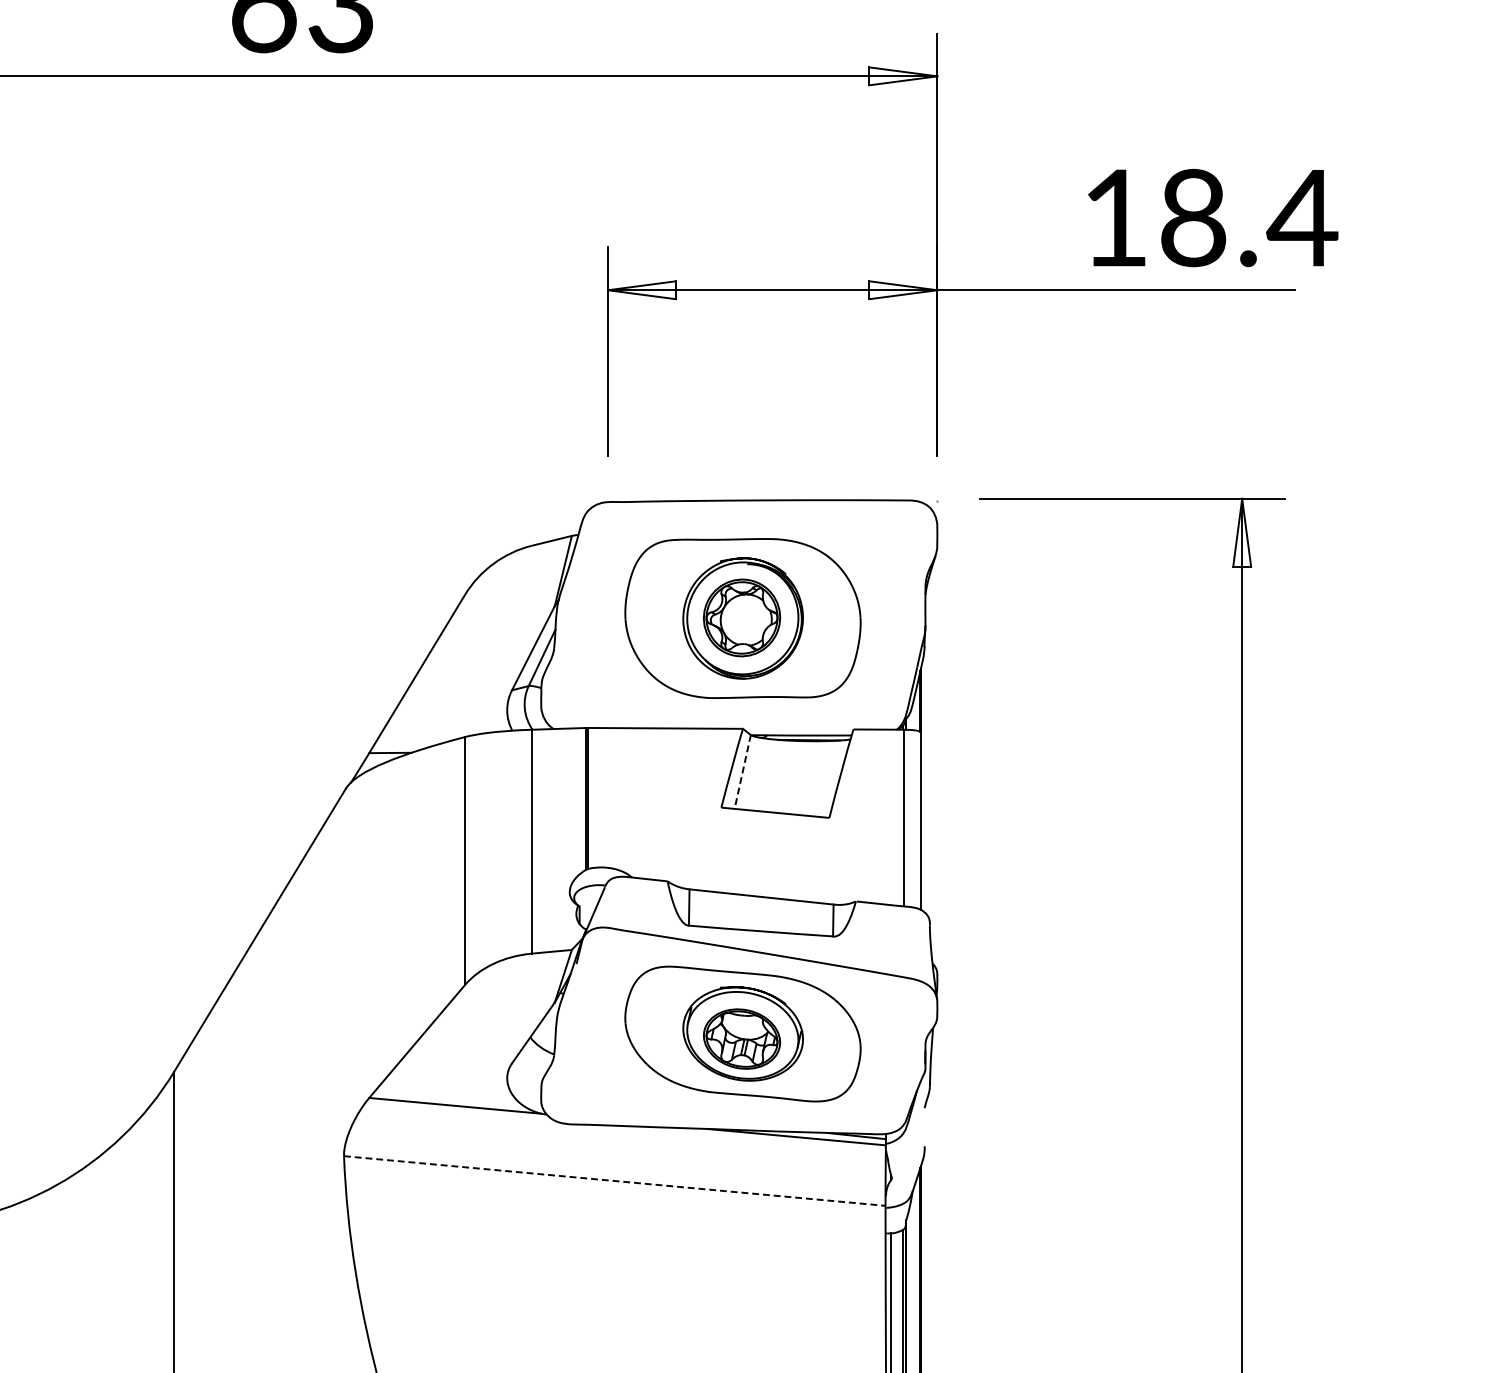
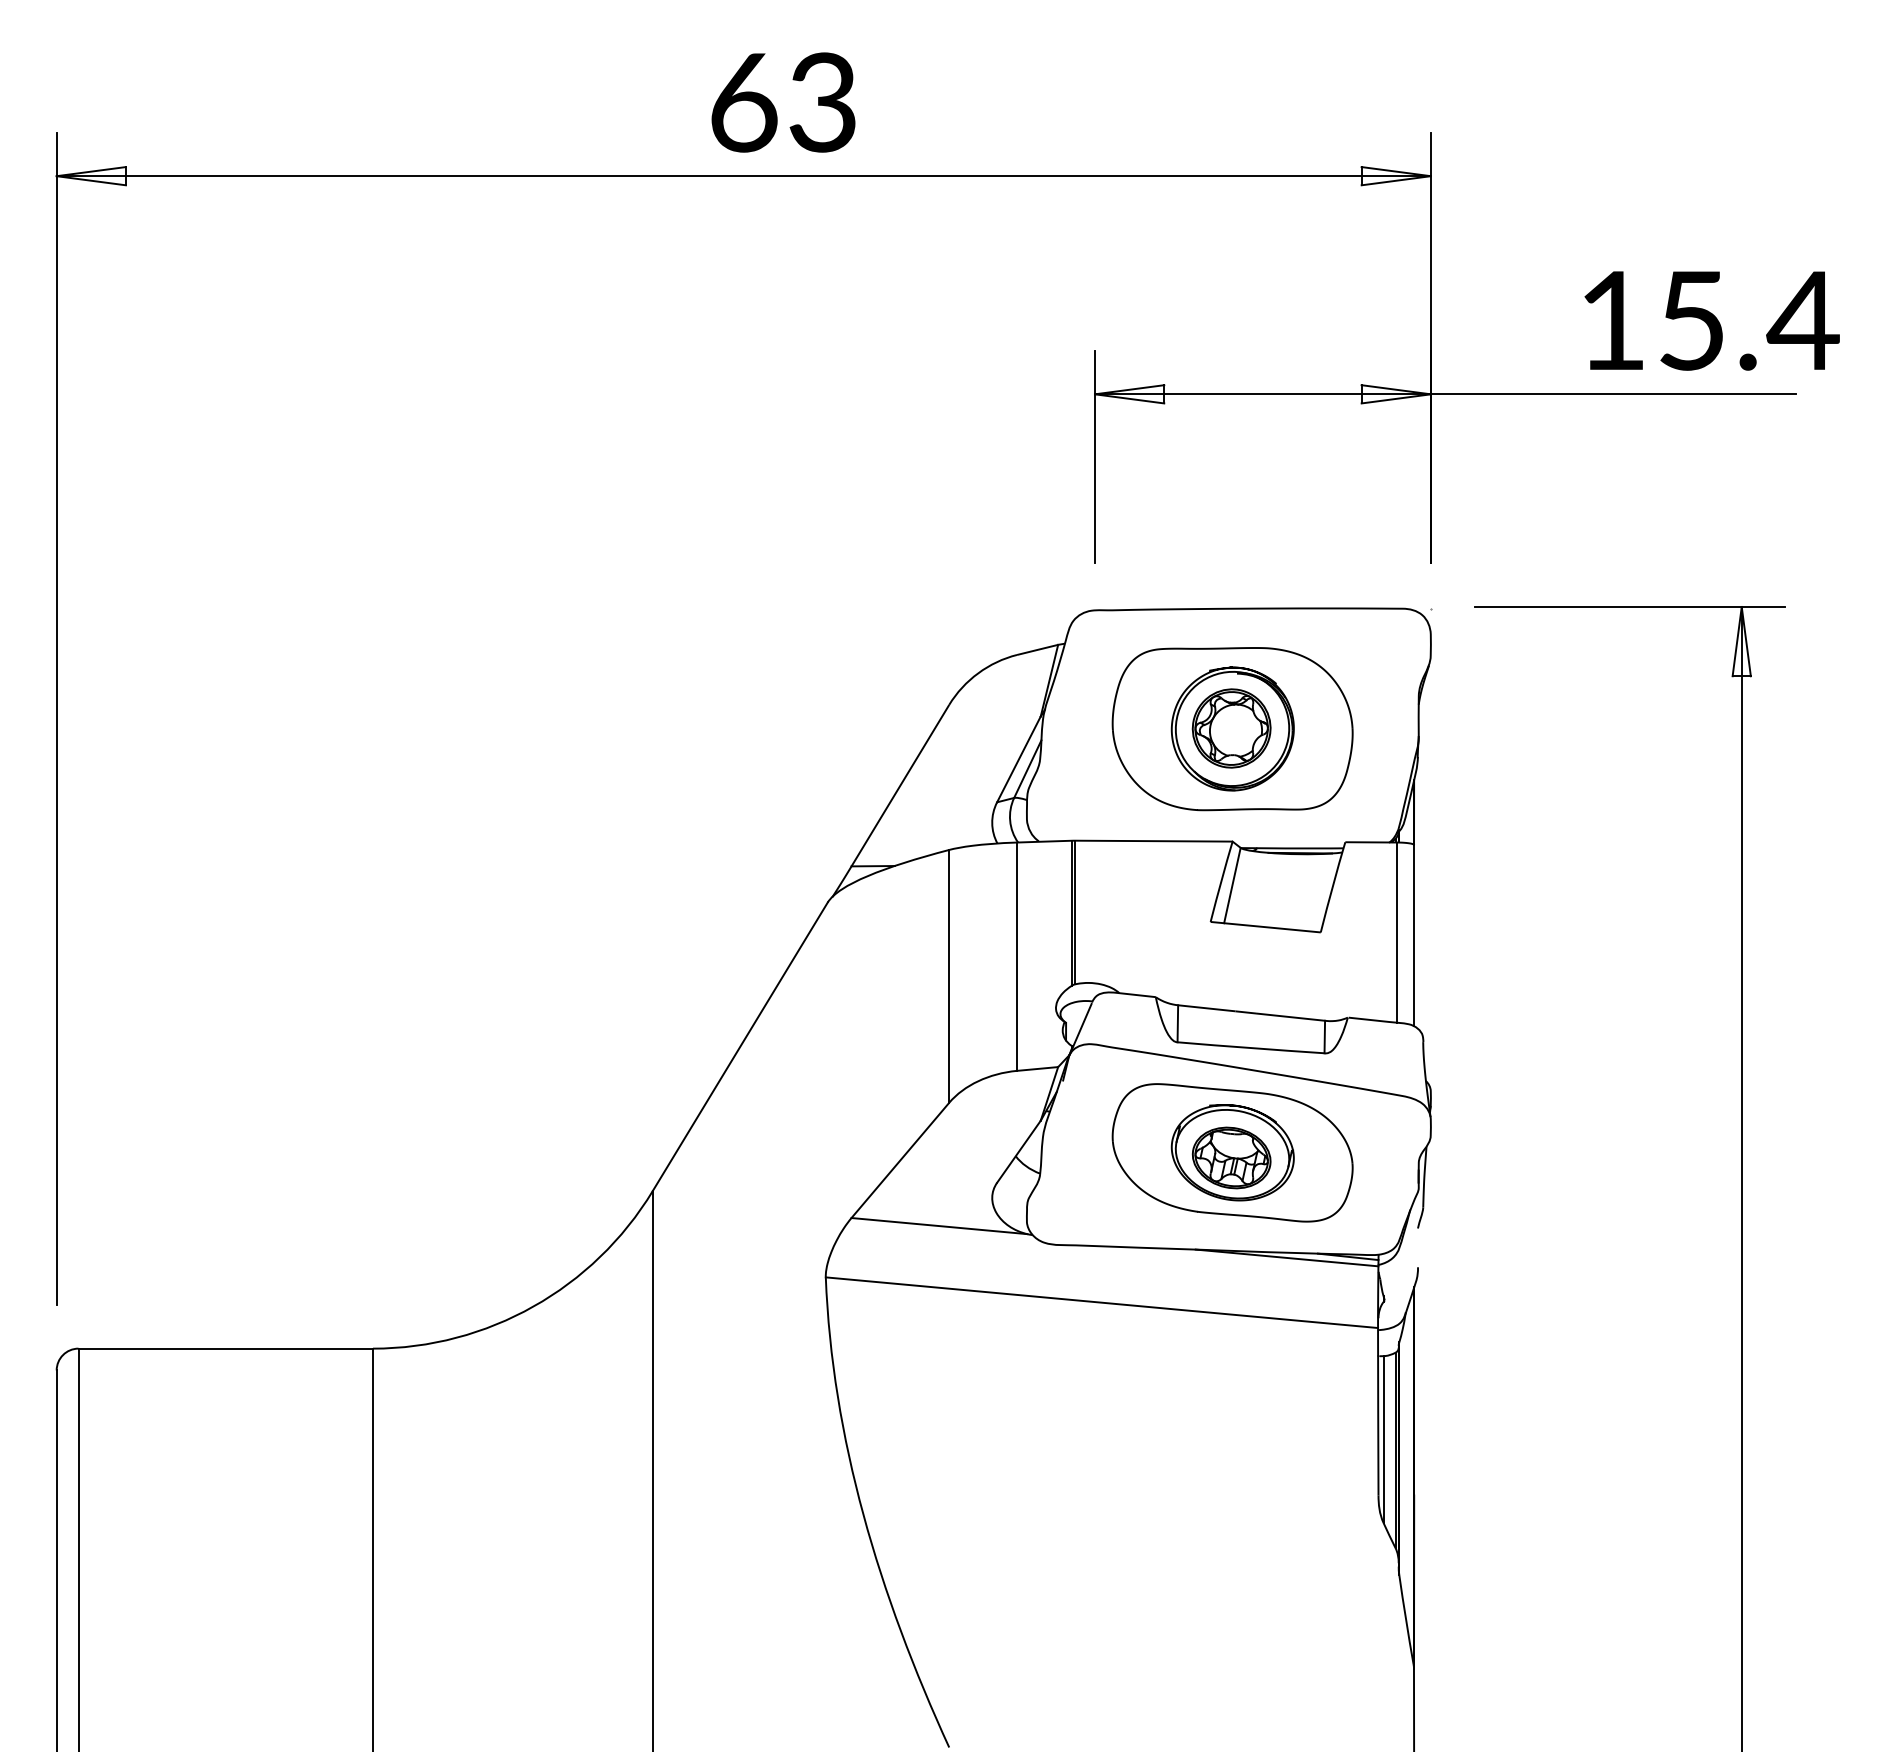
text: (1193, 217) -> (1692, 320), 18.4 -> 15.4
line: (742, 771) -> (1232, 885), dashed -> solid
line: (615, 1180) -> (1102, 1302), dashed -> solid

